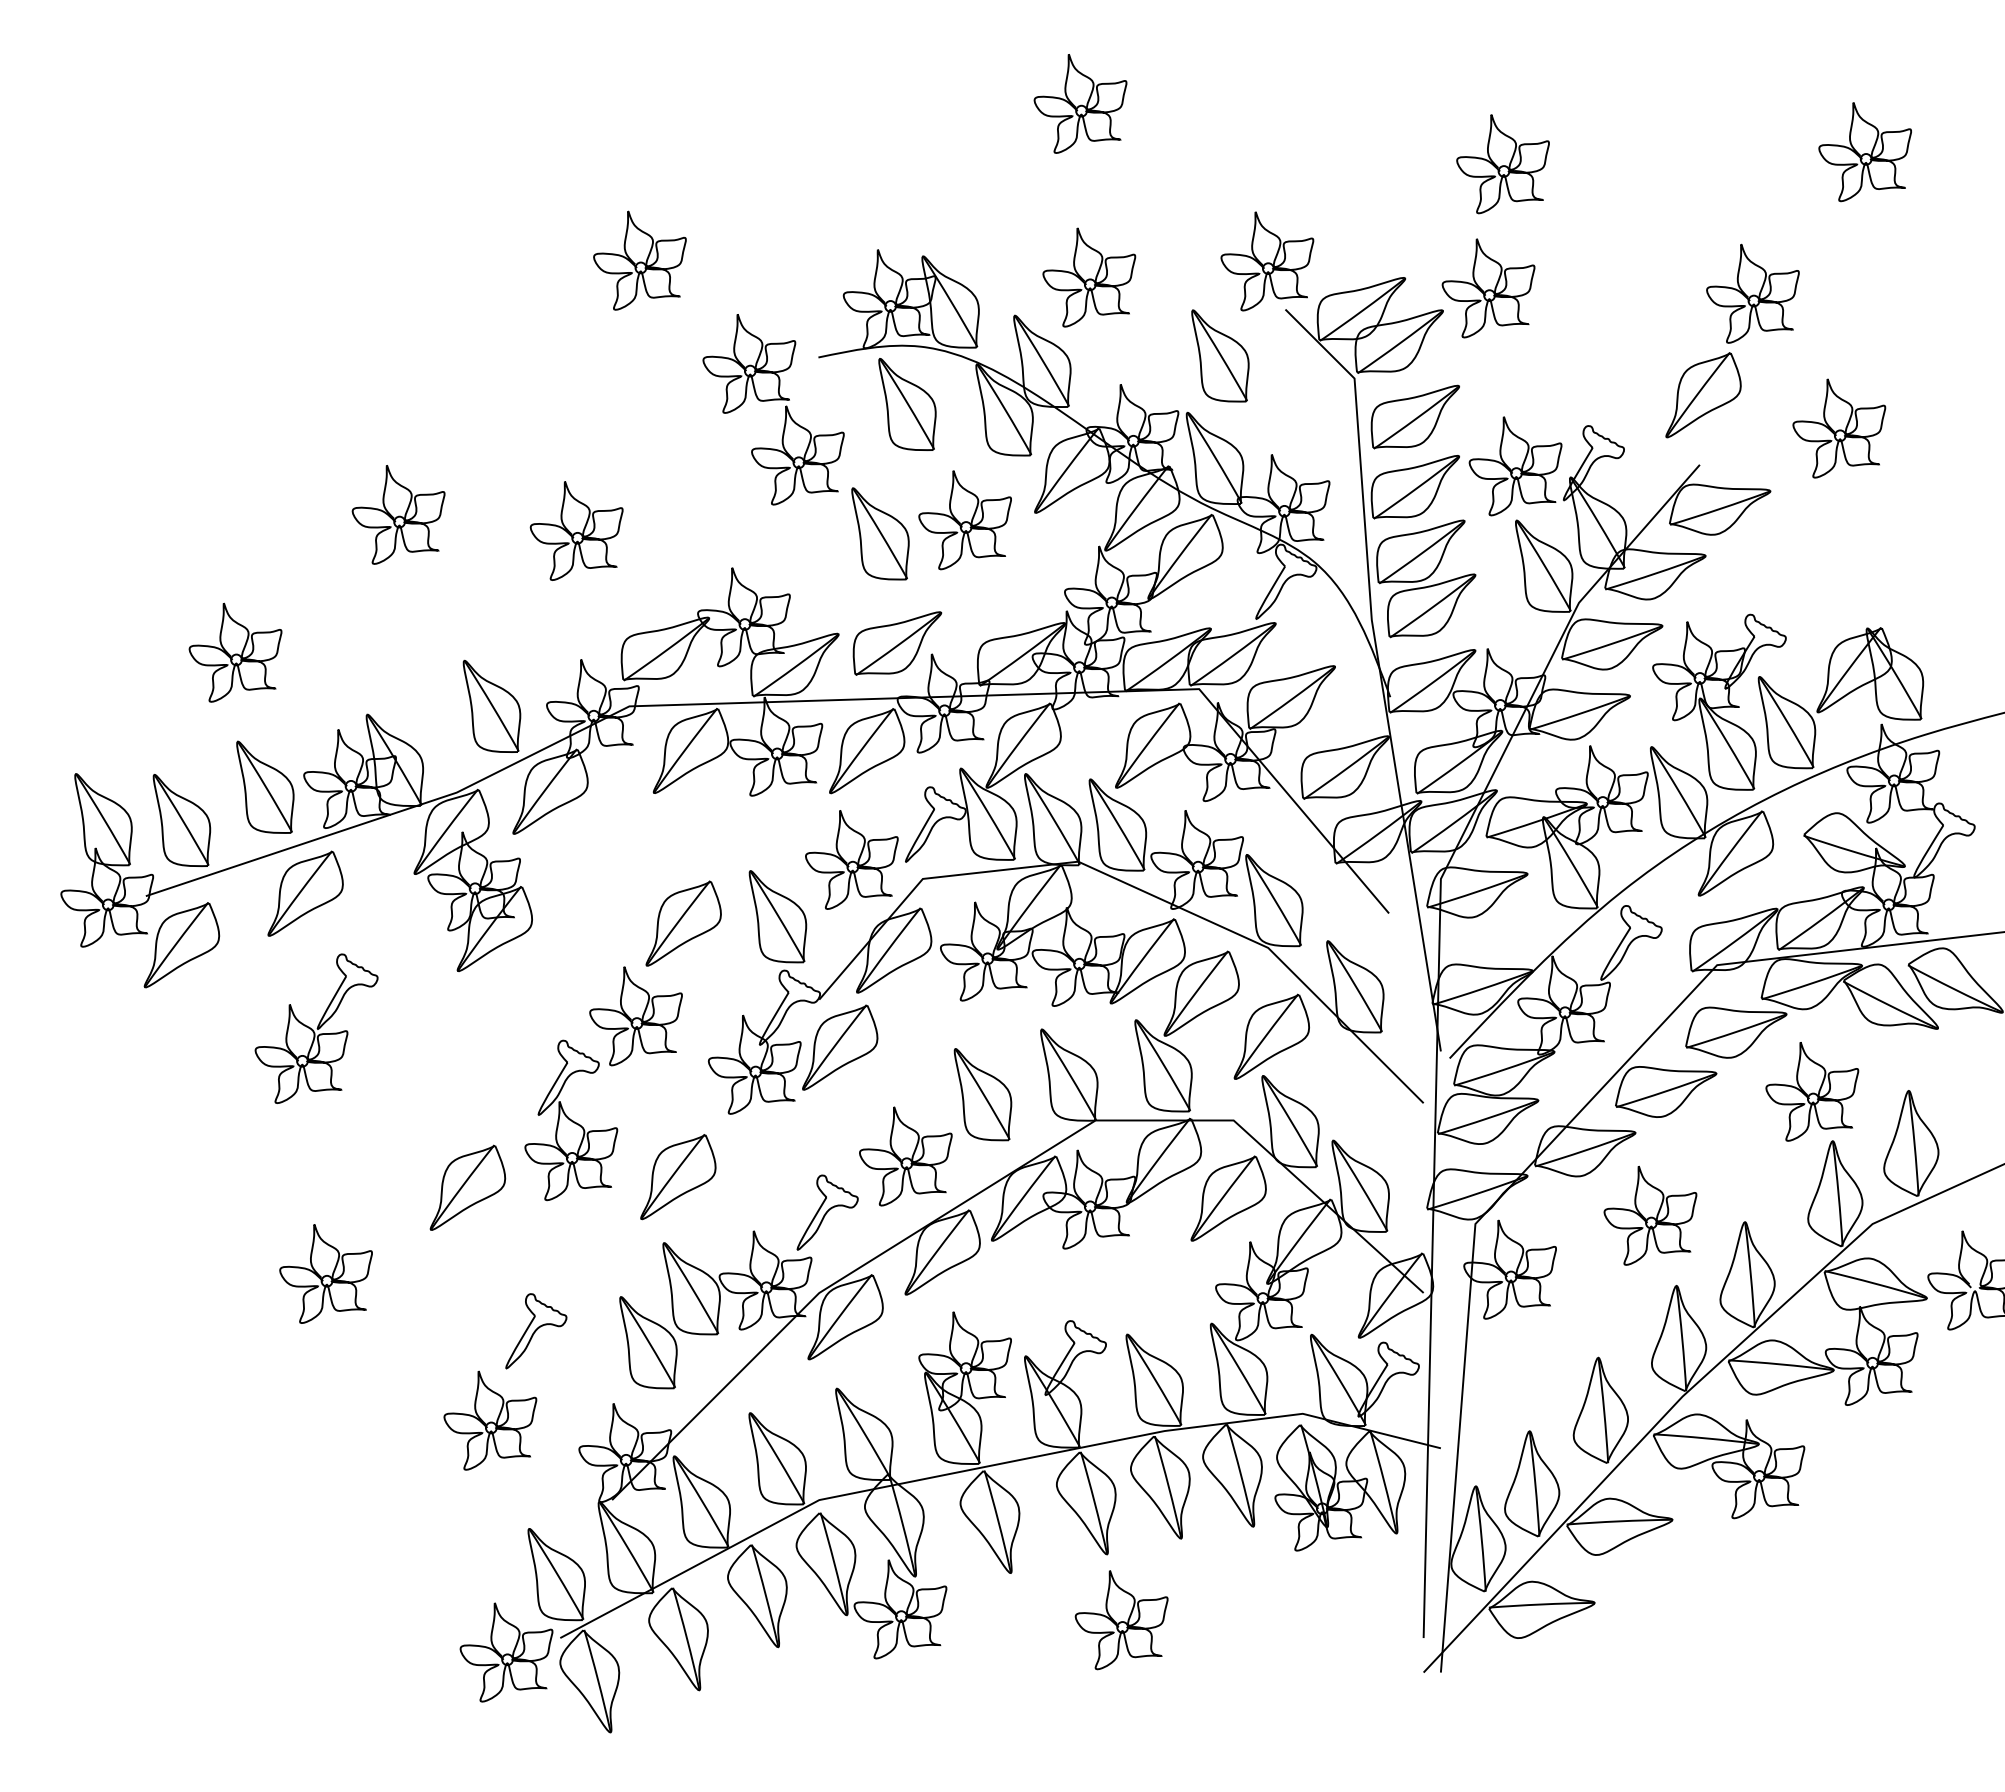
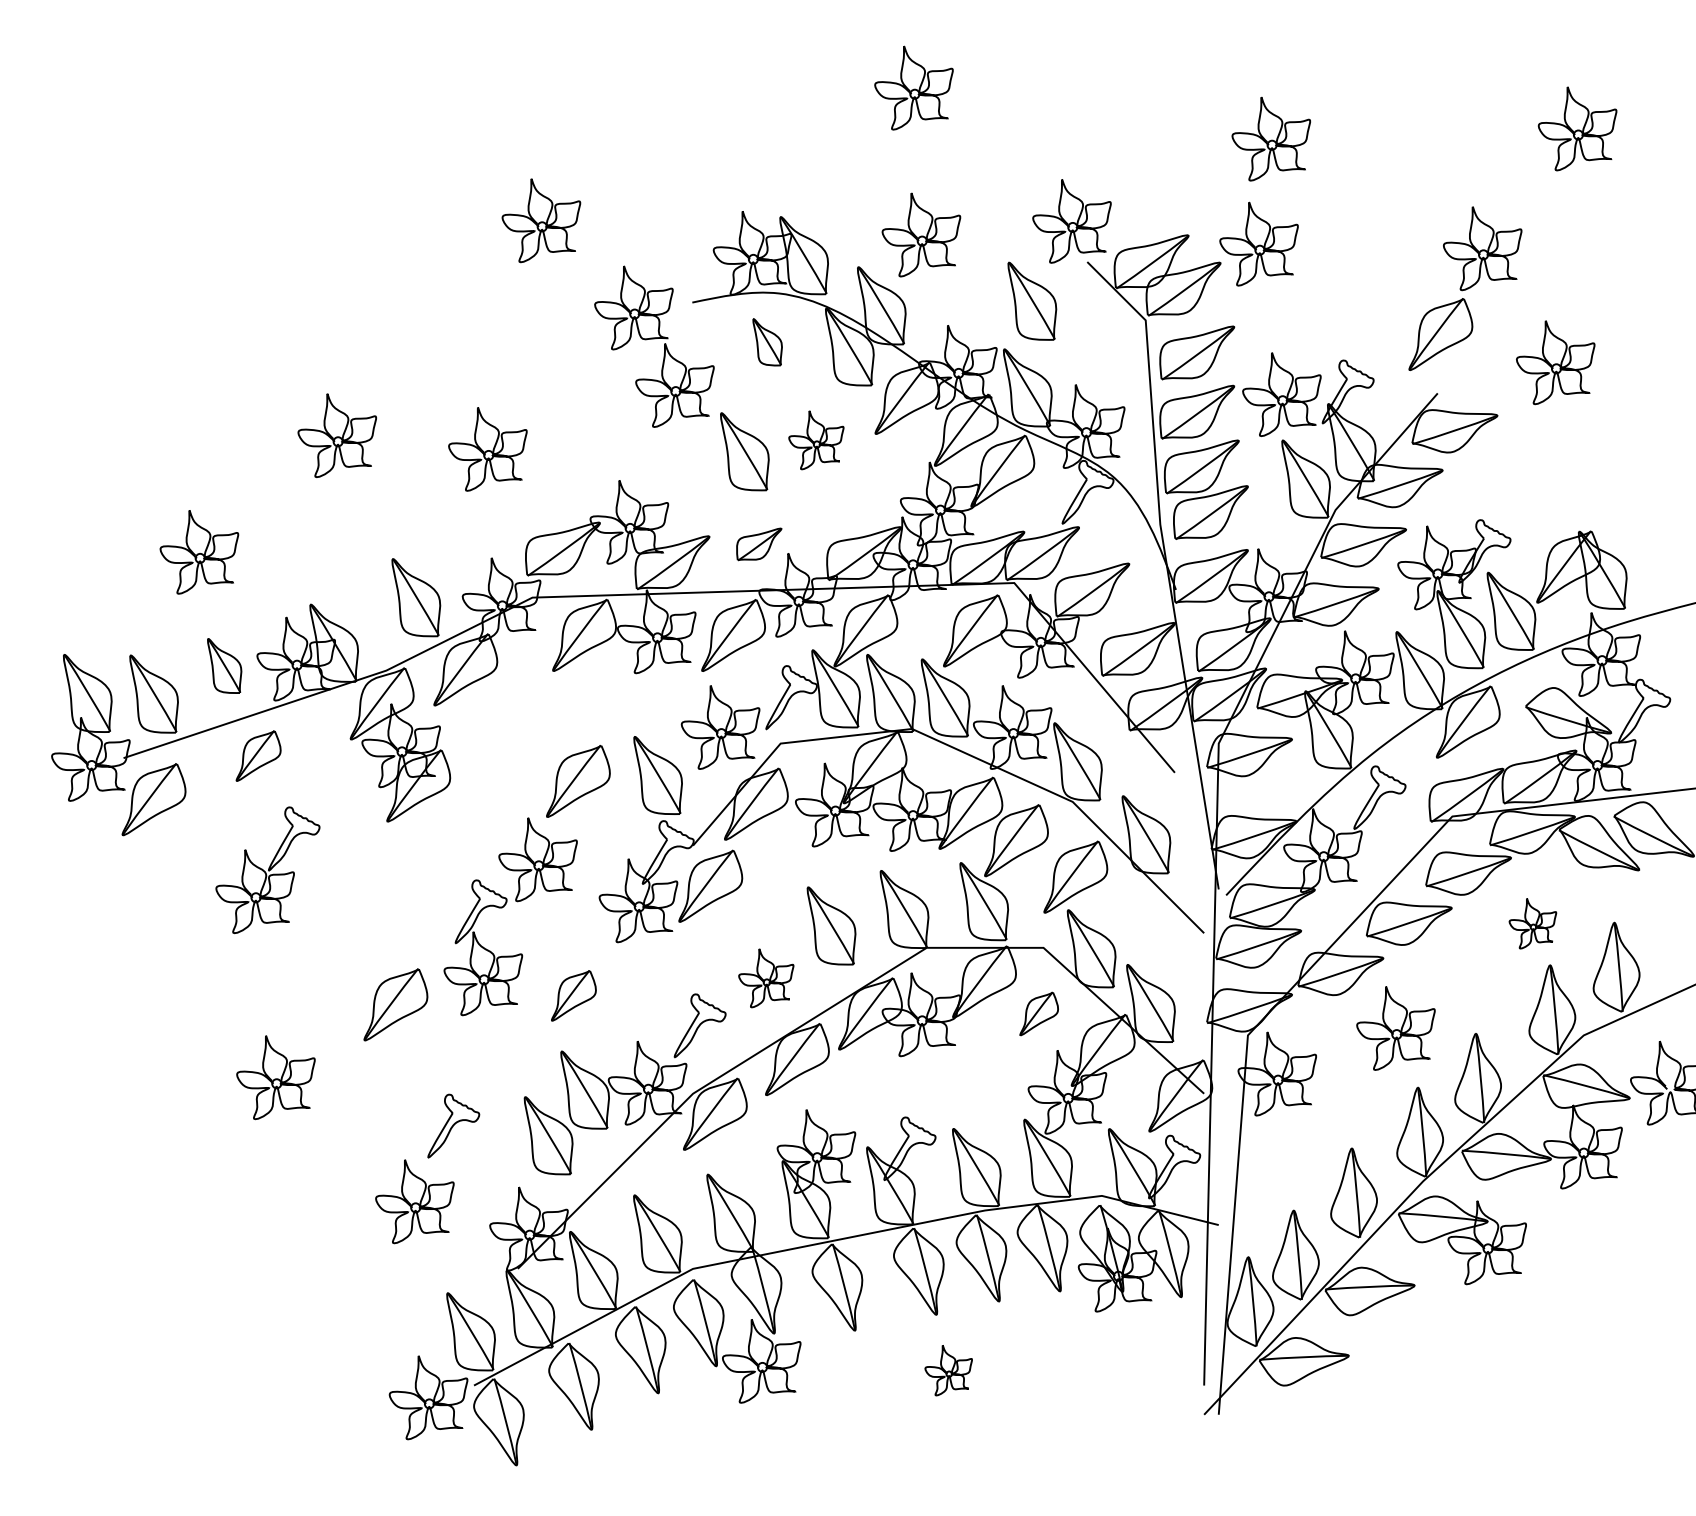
part: (907, 404) -> (767, 342), size x0.6
part: (964, 520) -> (815, 440), size x0.7
part: (897, 643) -> (759, 544), size x0.6
part: (265, 786) -> (224, 665), size x0.7
part: (305, 893) -> (258, 755), size x0.7
part: (1812, 1091) -> (1533, 923), size x0.6
part: (905, 1156) -> (765, 978), size x0.7
part: (678, 1177) -> (573, 996), size x0.7
part: (1228, 1198) -> (1039, 1013), size x0.6
part: (1121, 1620) -> (948, 1370), size x0.6

